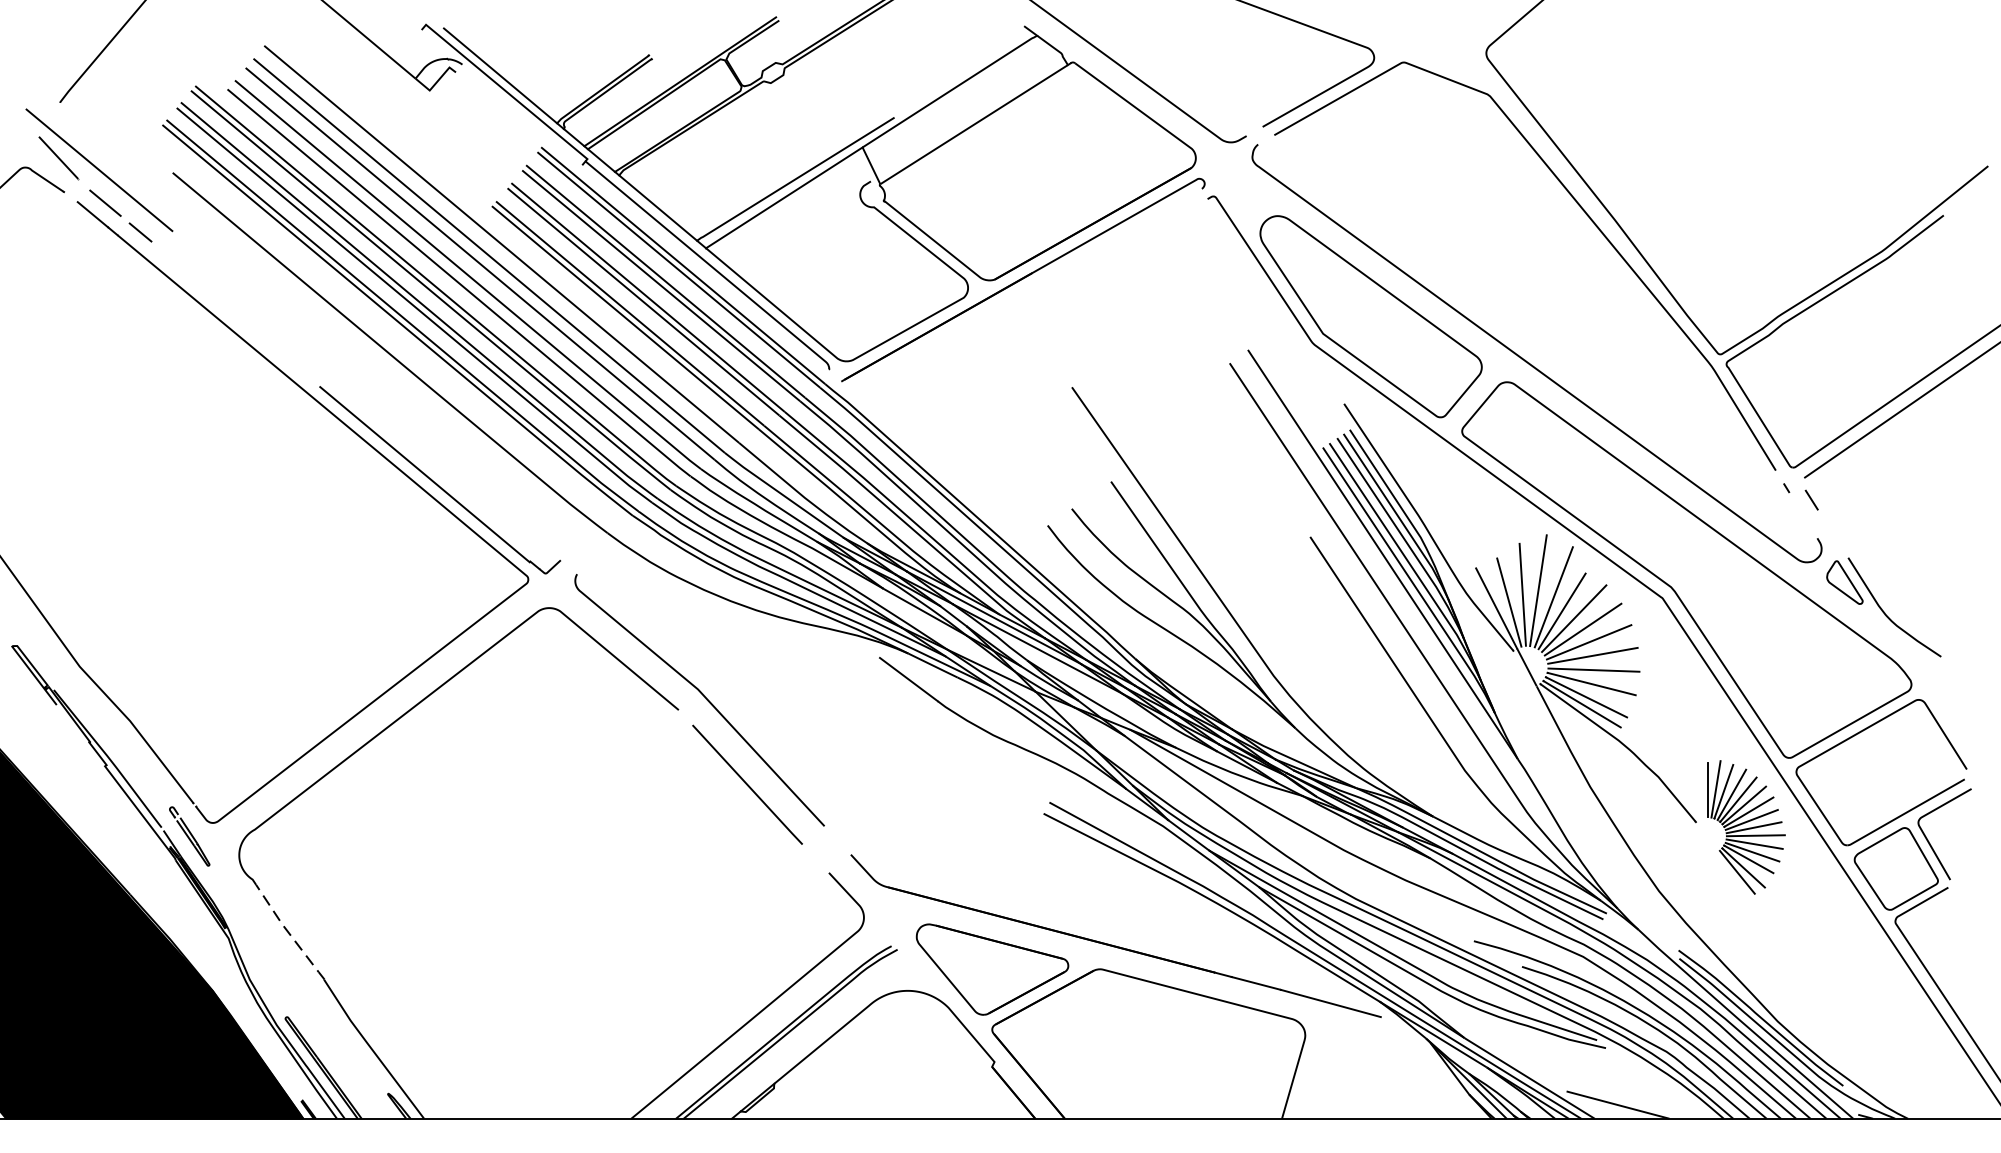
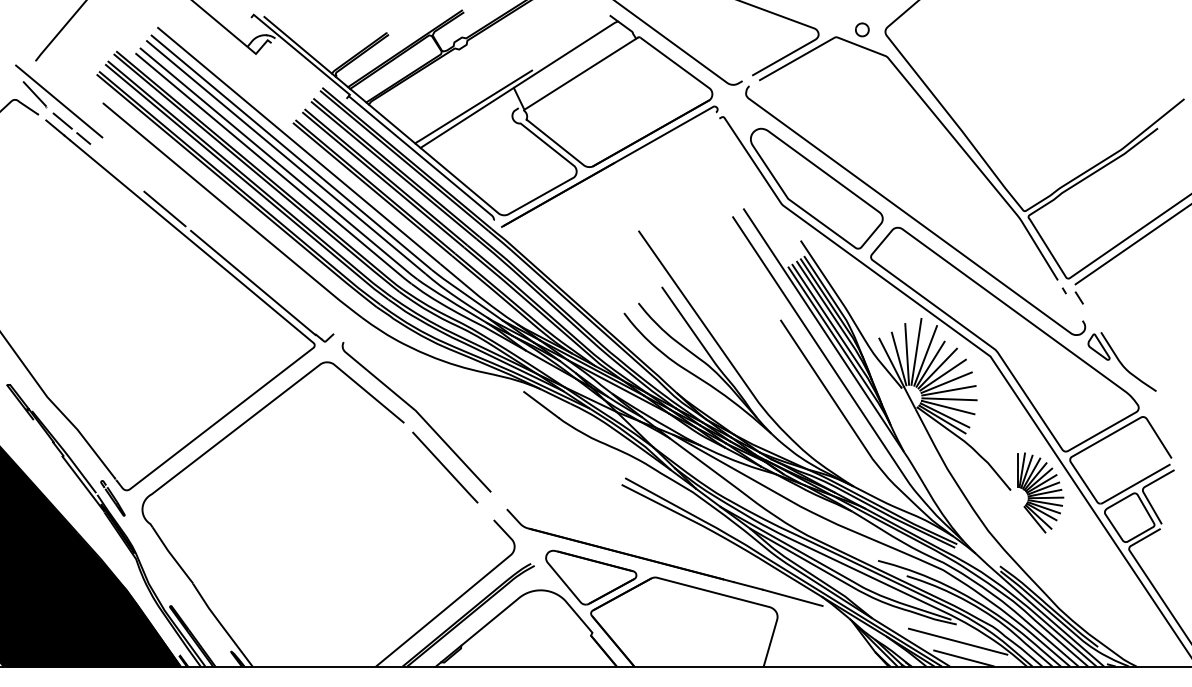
part: (1447, 49) -> (862, 29), added
line: (276, 349) -> (164, 208), added
line: (287, 932) -> (171, 555), dashed -> solid
line: (1607, 1076) -> (957, 641), added

